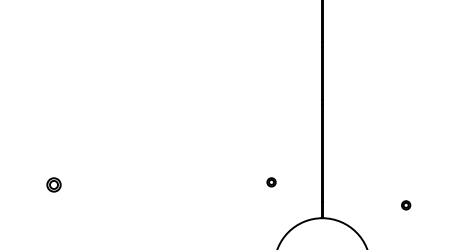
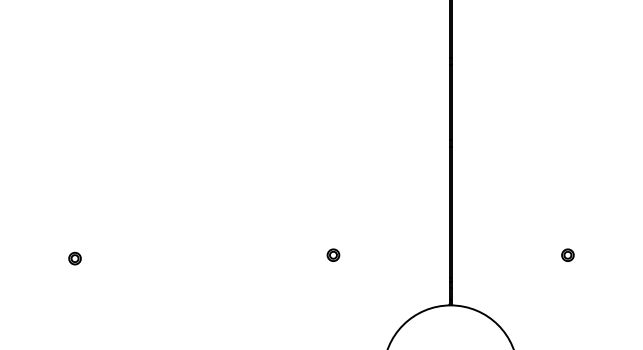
part: (271, 182) -> (333, 255), moved
part: (53, 184) -> (74, 258), size x0.62
part: (406, 205) -> (568, 255), moved

